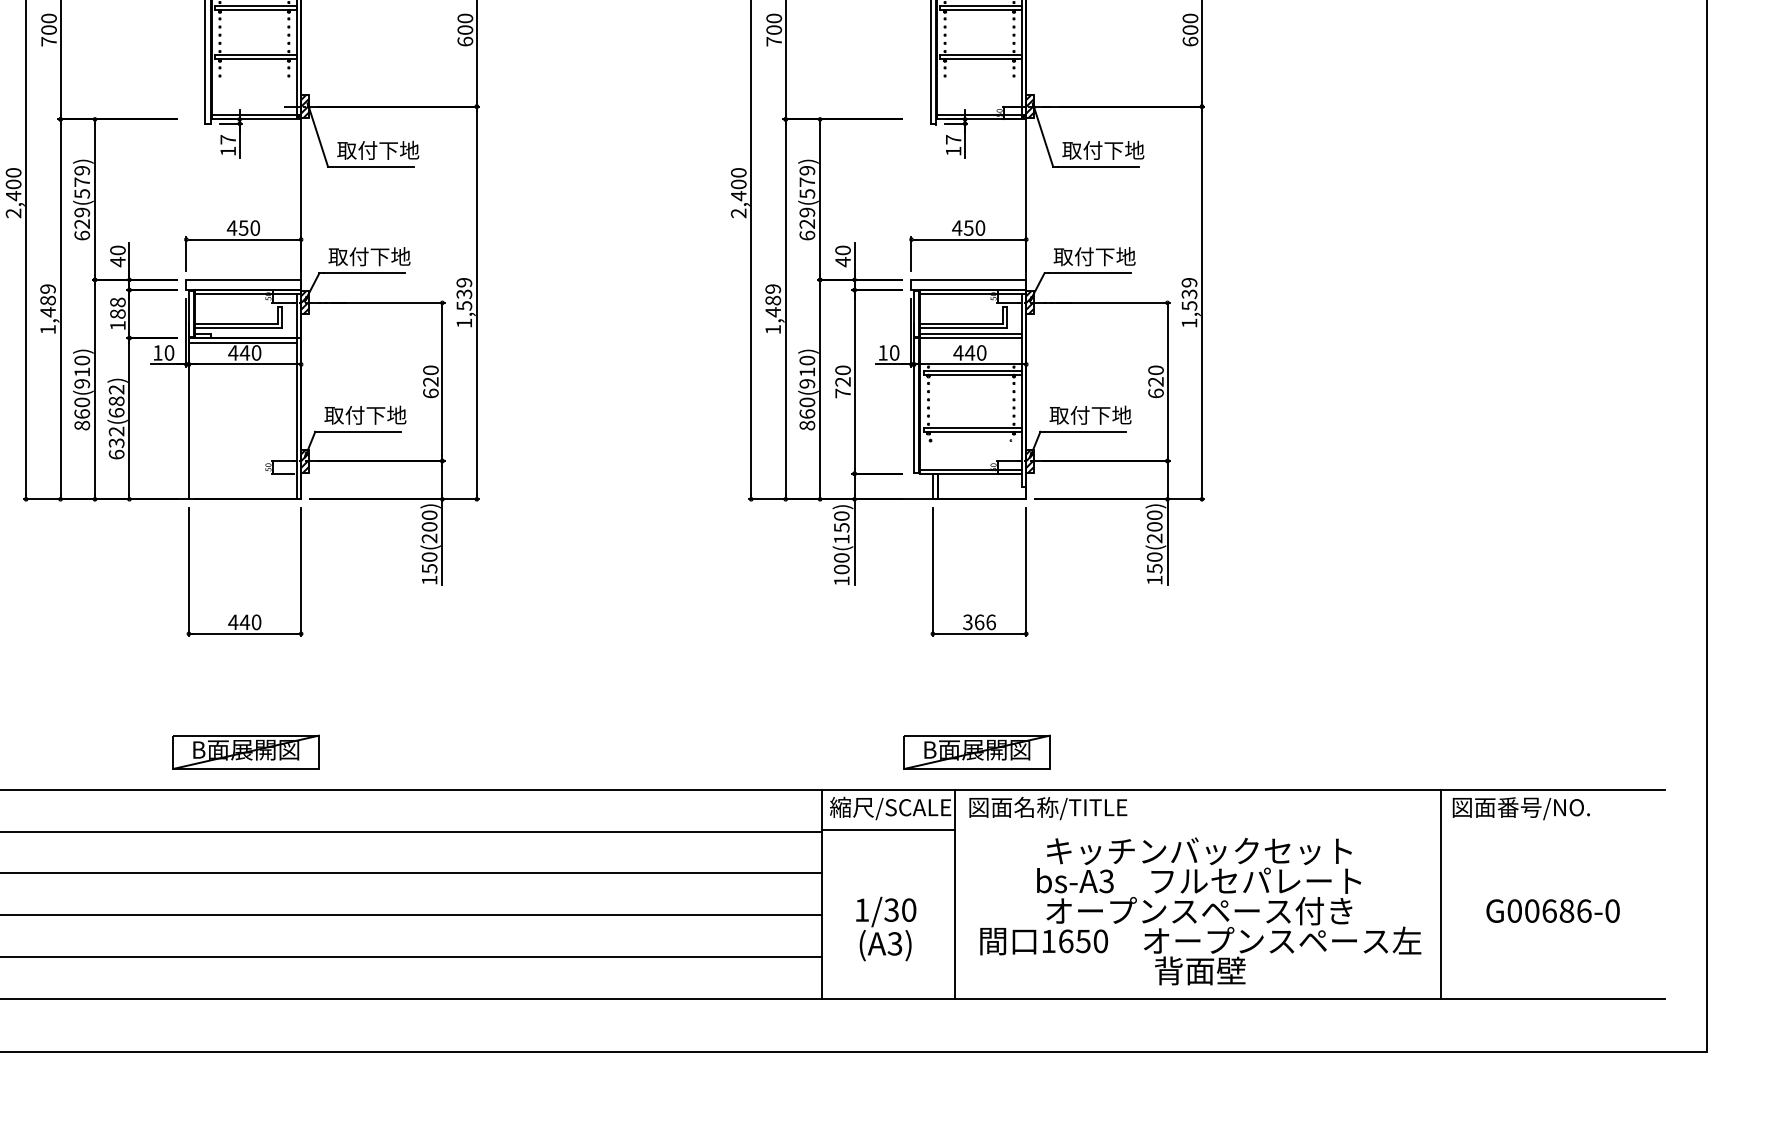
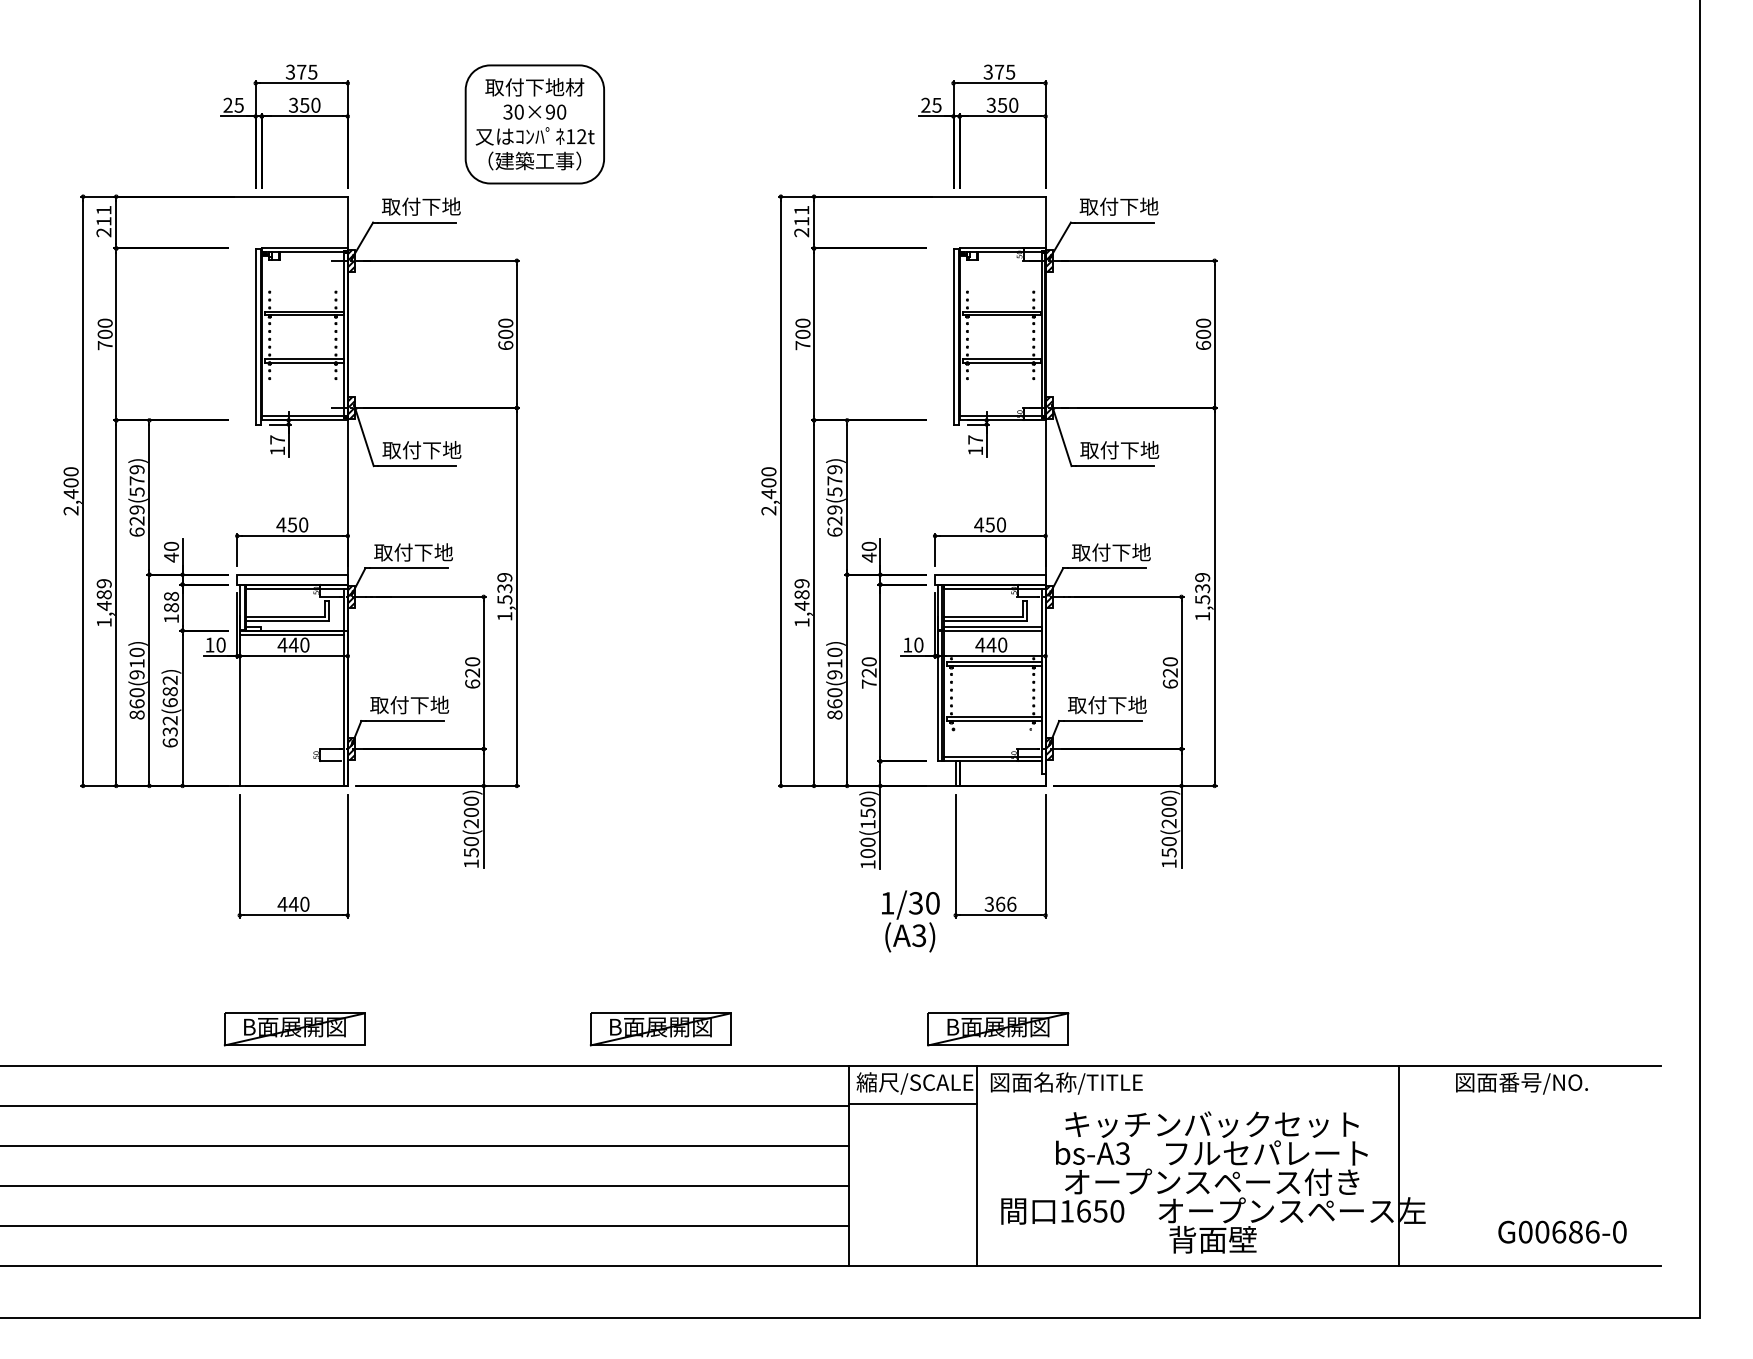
part: (626, 752) -> (660, 1029), added
line: (1440, 893) -> (1399, 1165), moved
text: (1553, 910) -> (1562, 1231), moved
text: (885, 929) -> (910, 921), moved

